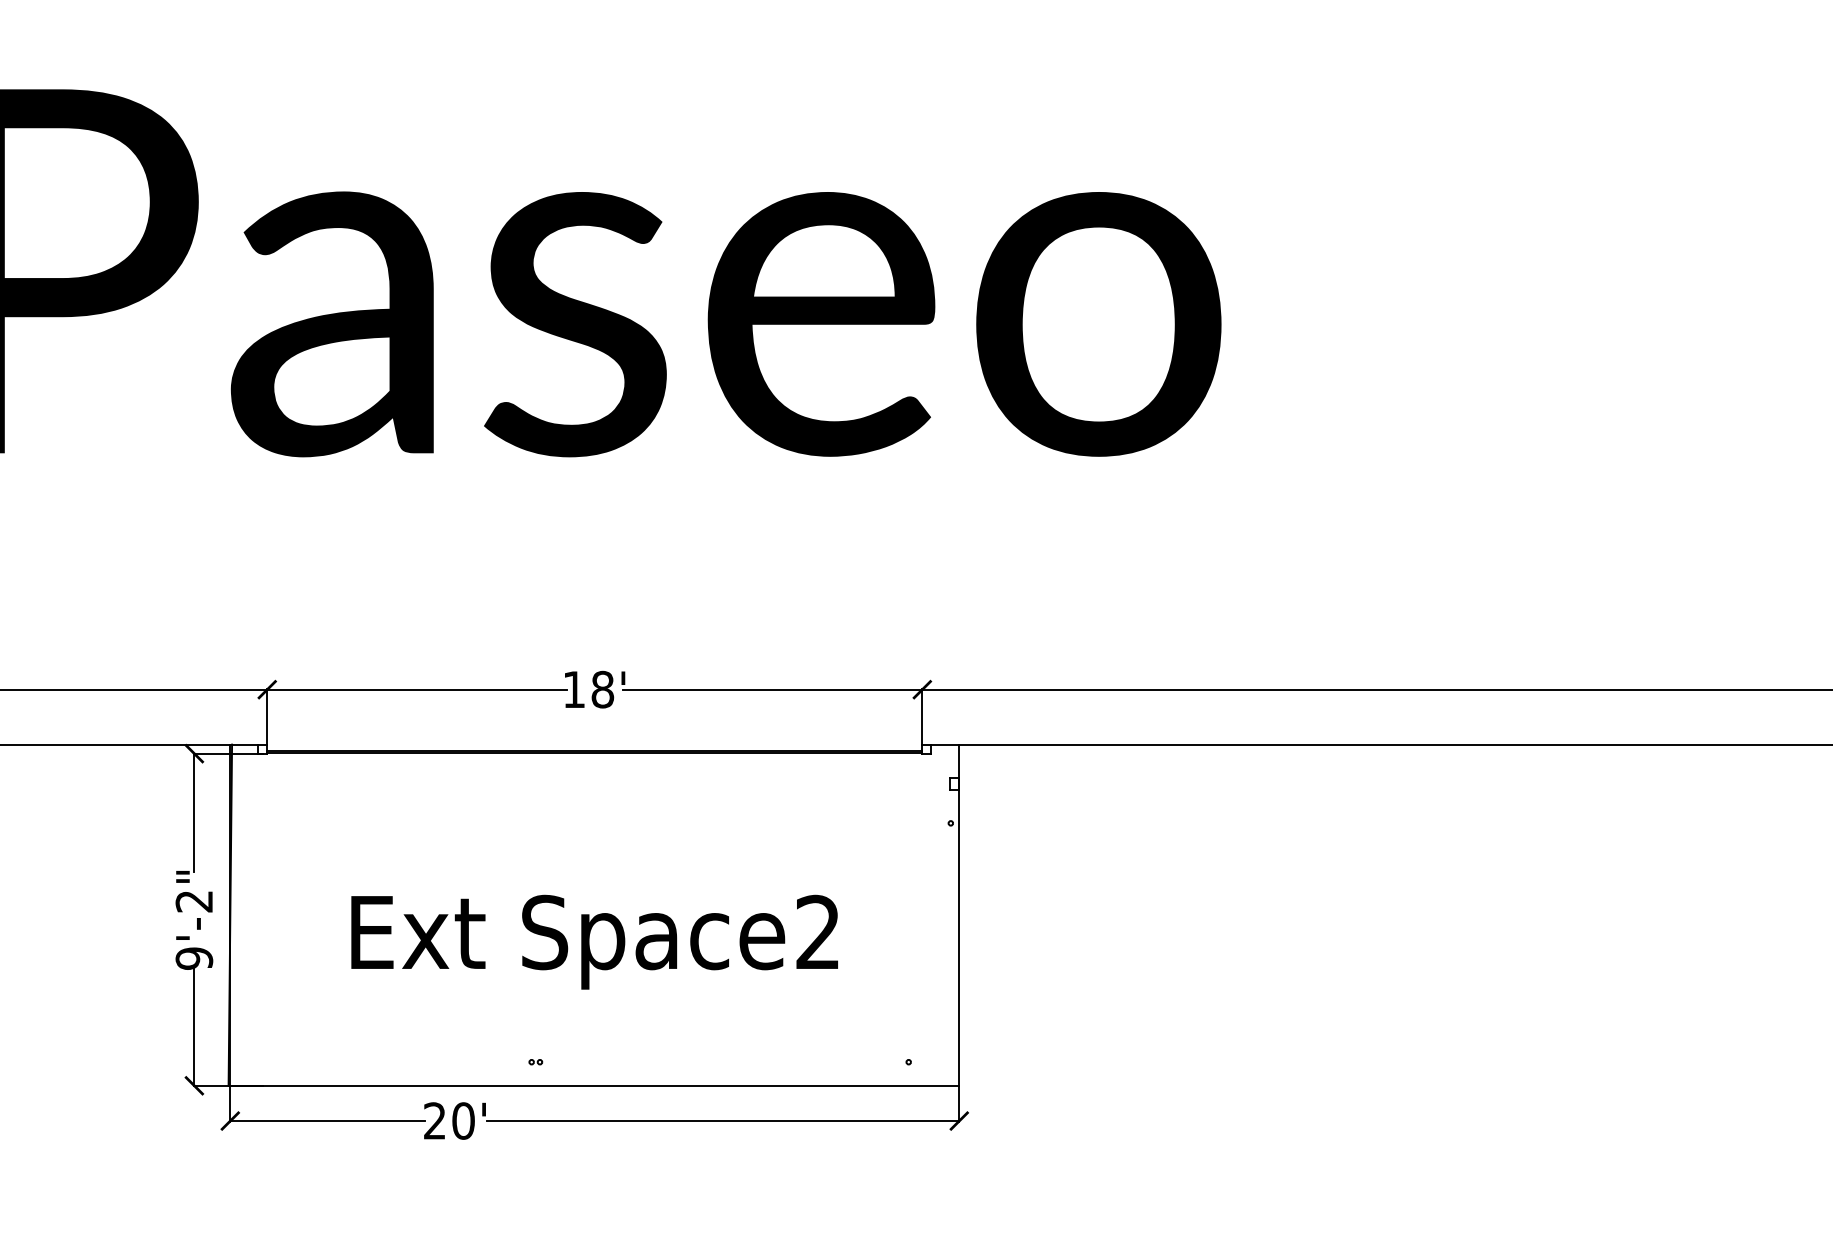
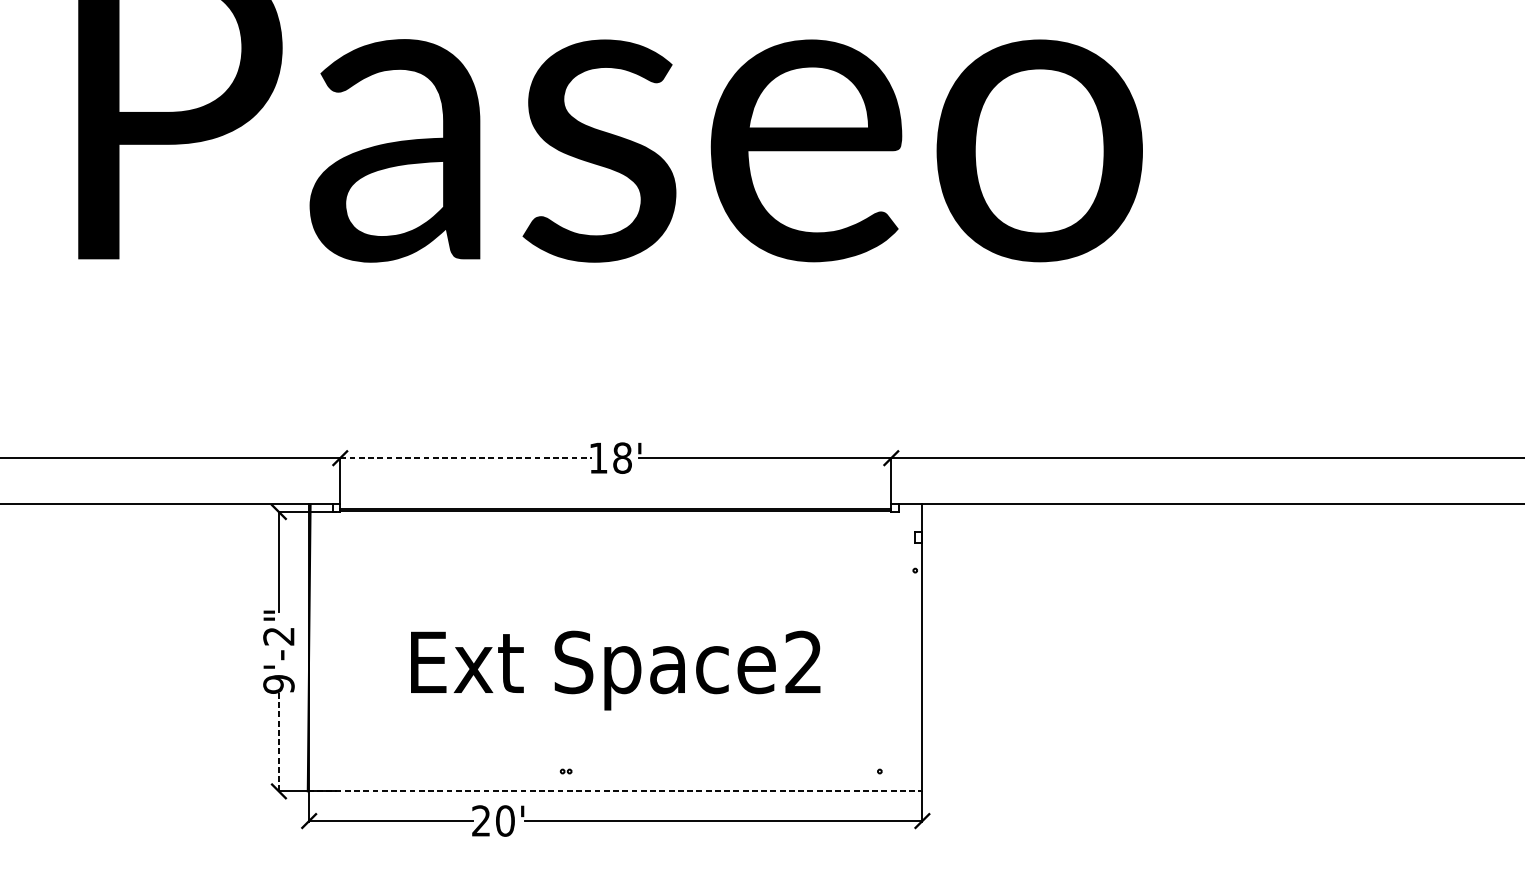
line: (416, 689) -> (465, 458), solid -> dashed
line: (194, 1026) -> (279, 741), solid -> dashed
line: (593, 1085) -> (614, 791), solid -> dashed

